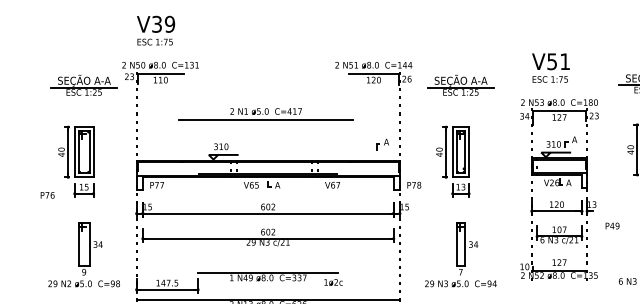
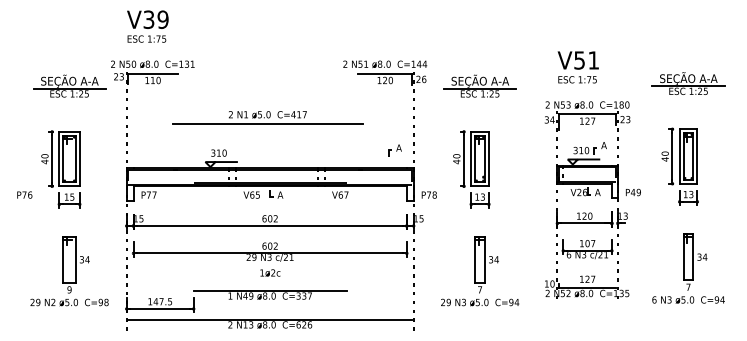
text: (47, 194) -> (24, 194), moved
text: (612, 226) -> (633, 192), moved
text: (333, 281) -> (270, 272), moved

